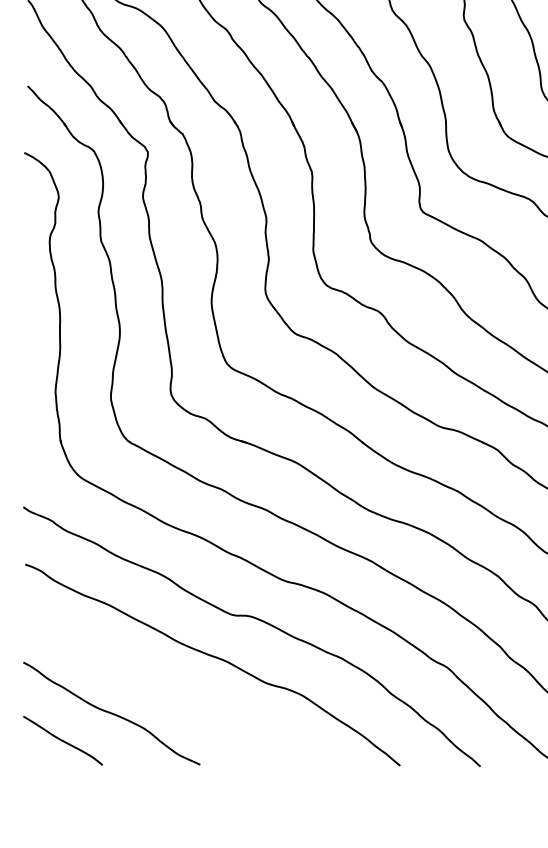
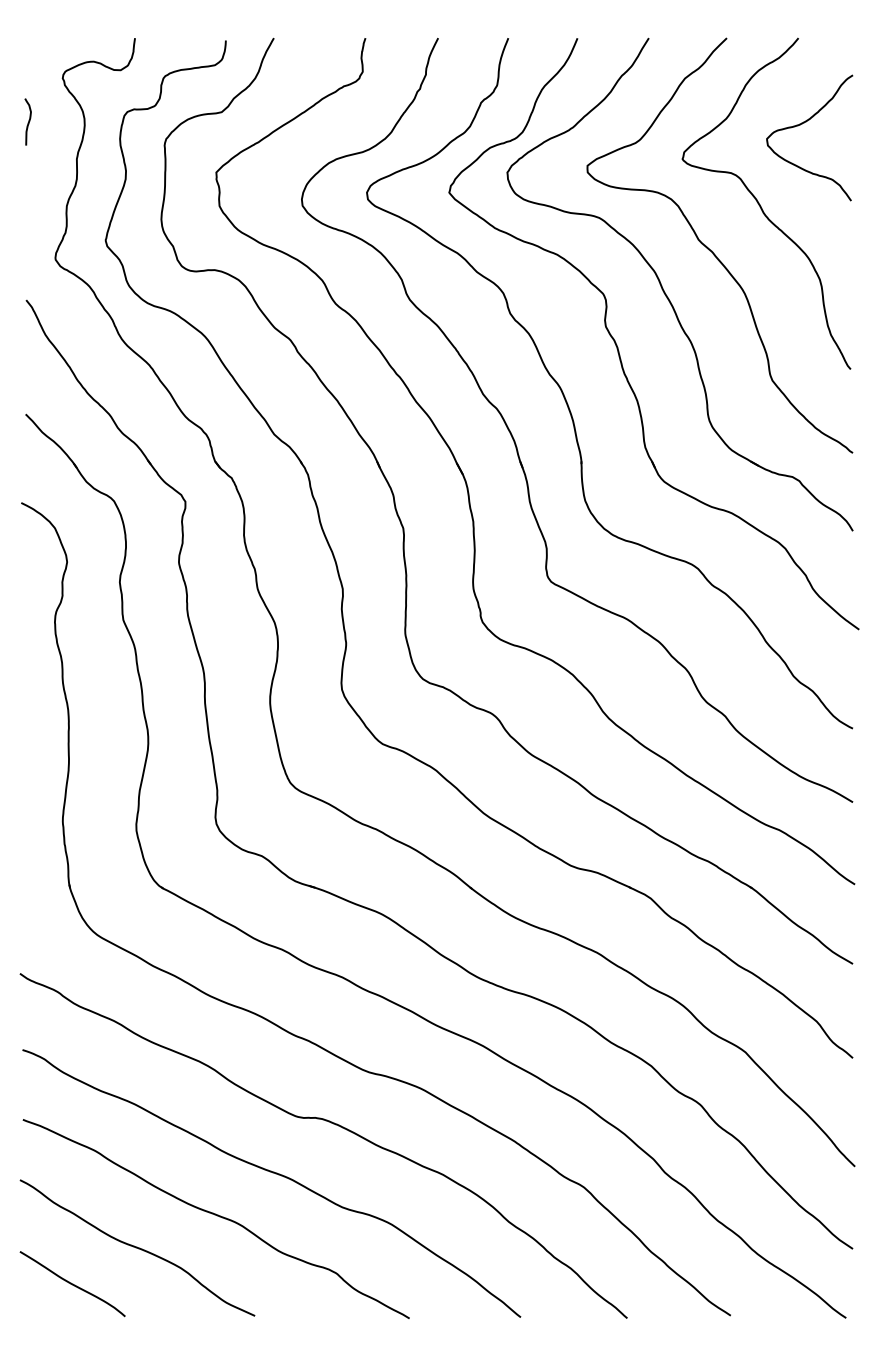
curve: (172, 689) -> (217, 1216), added

